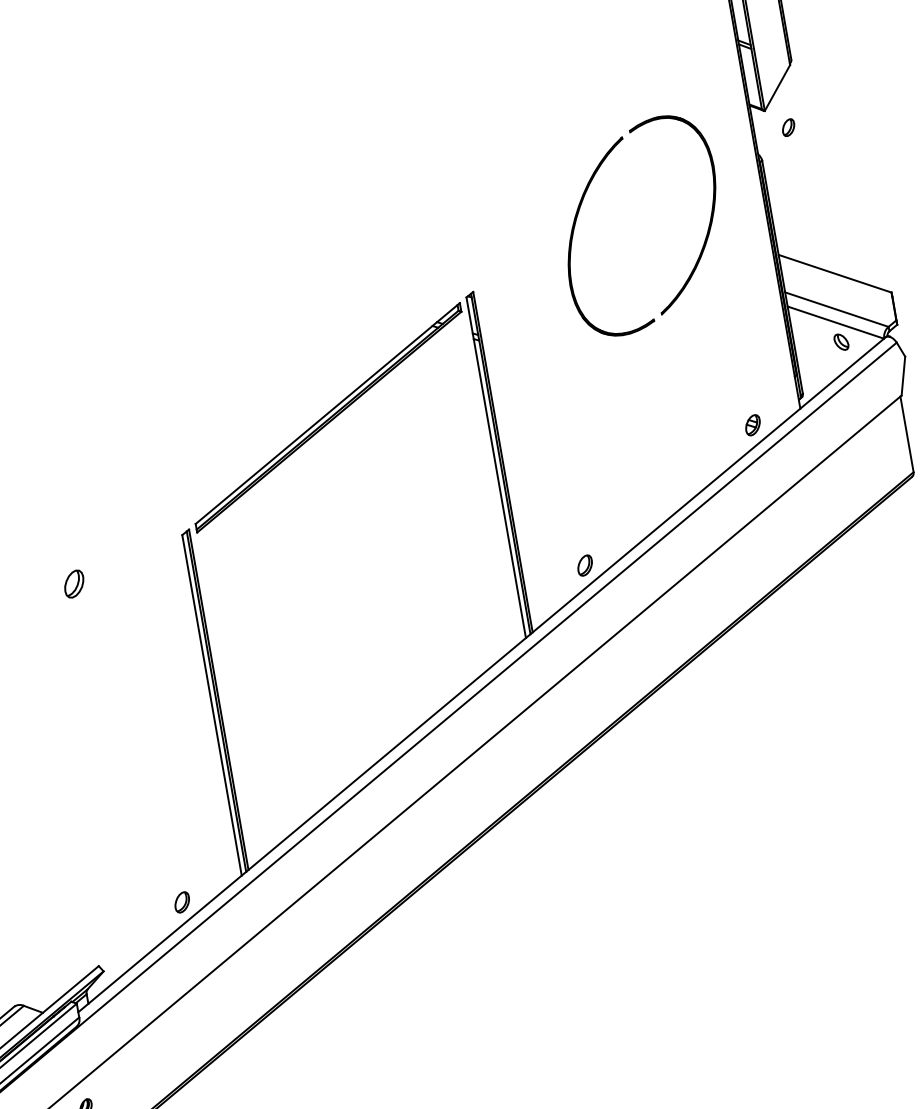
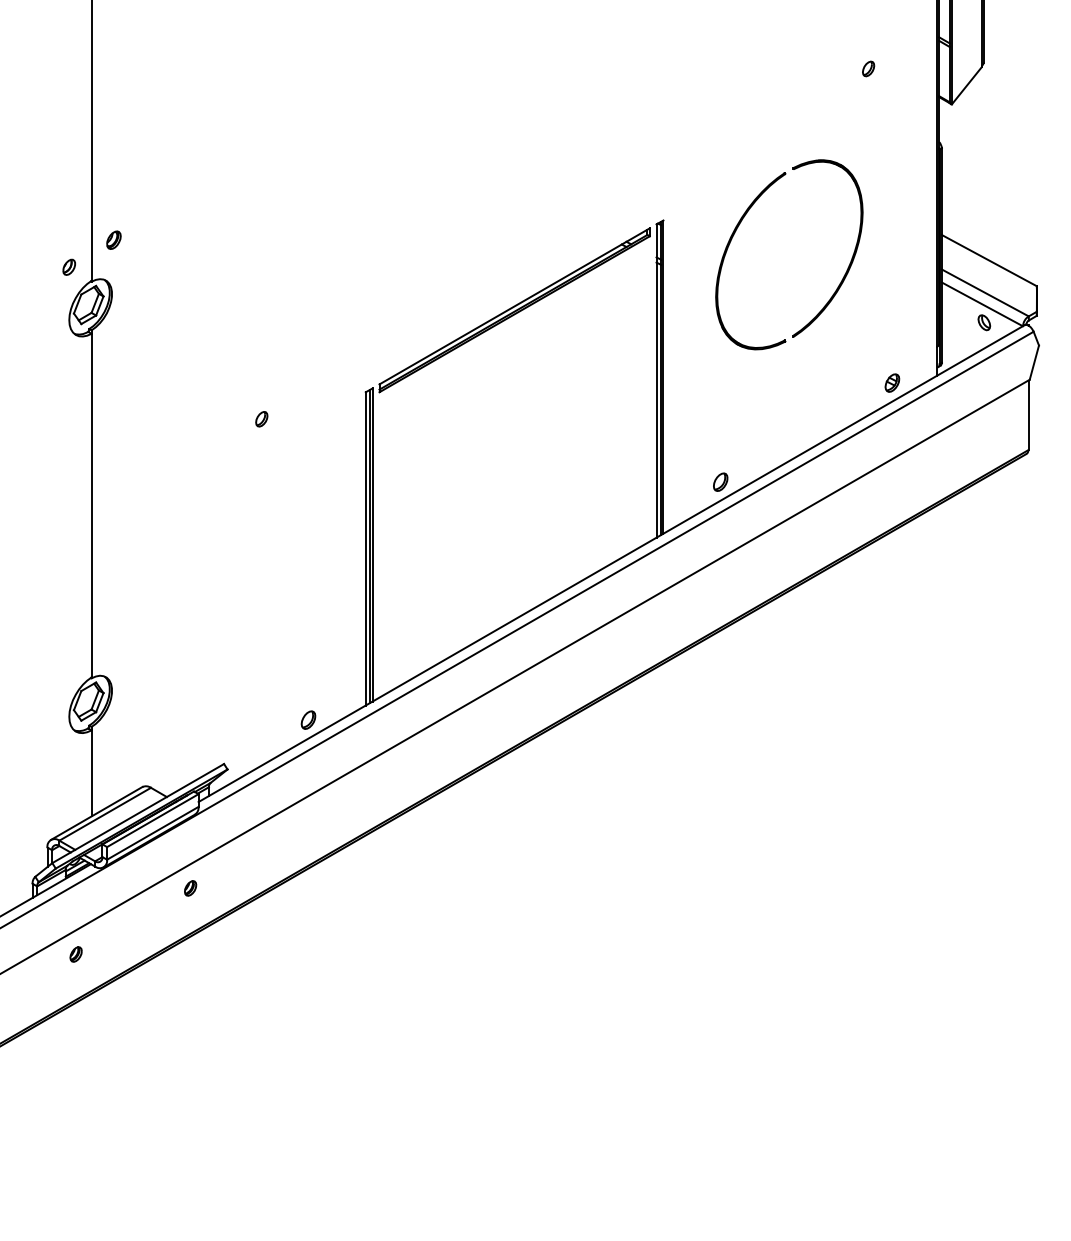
part: (788, 127) -> (868, 68), moved
part: (583, 202) -> (740, 224), moved
part: (74, 584) -> (261, 419), size x0.62

